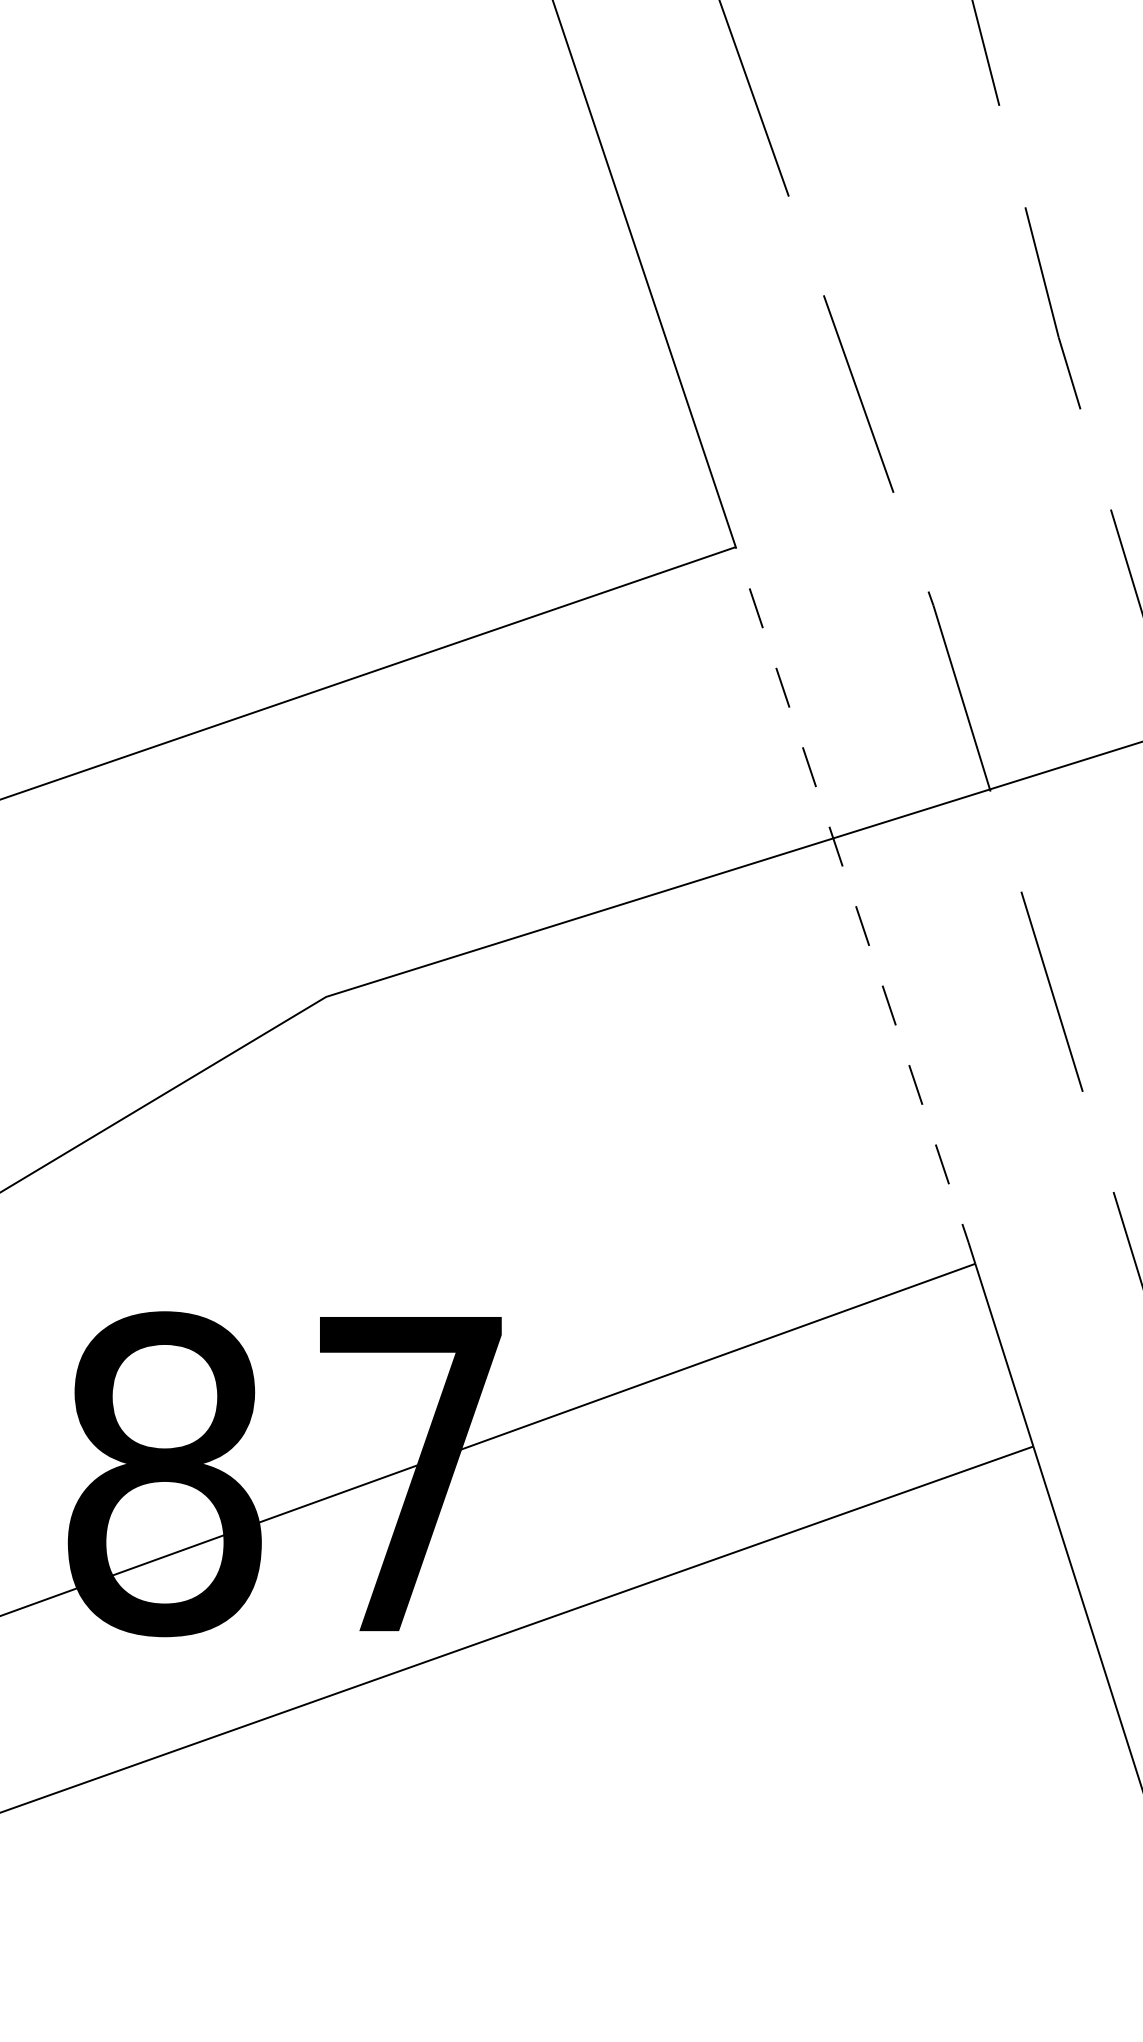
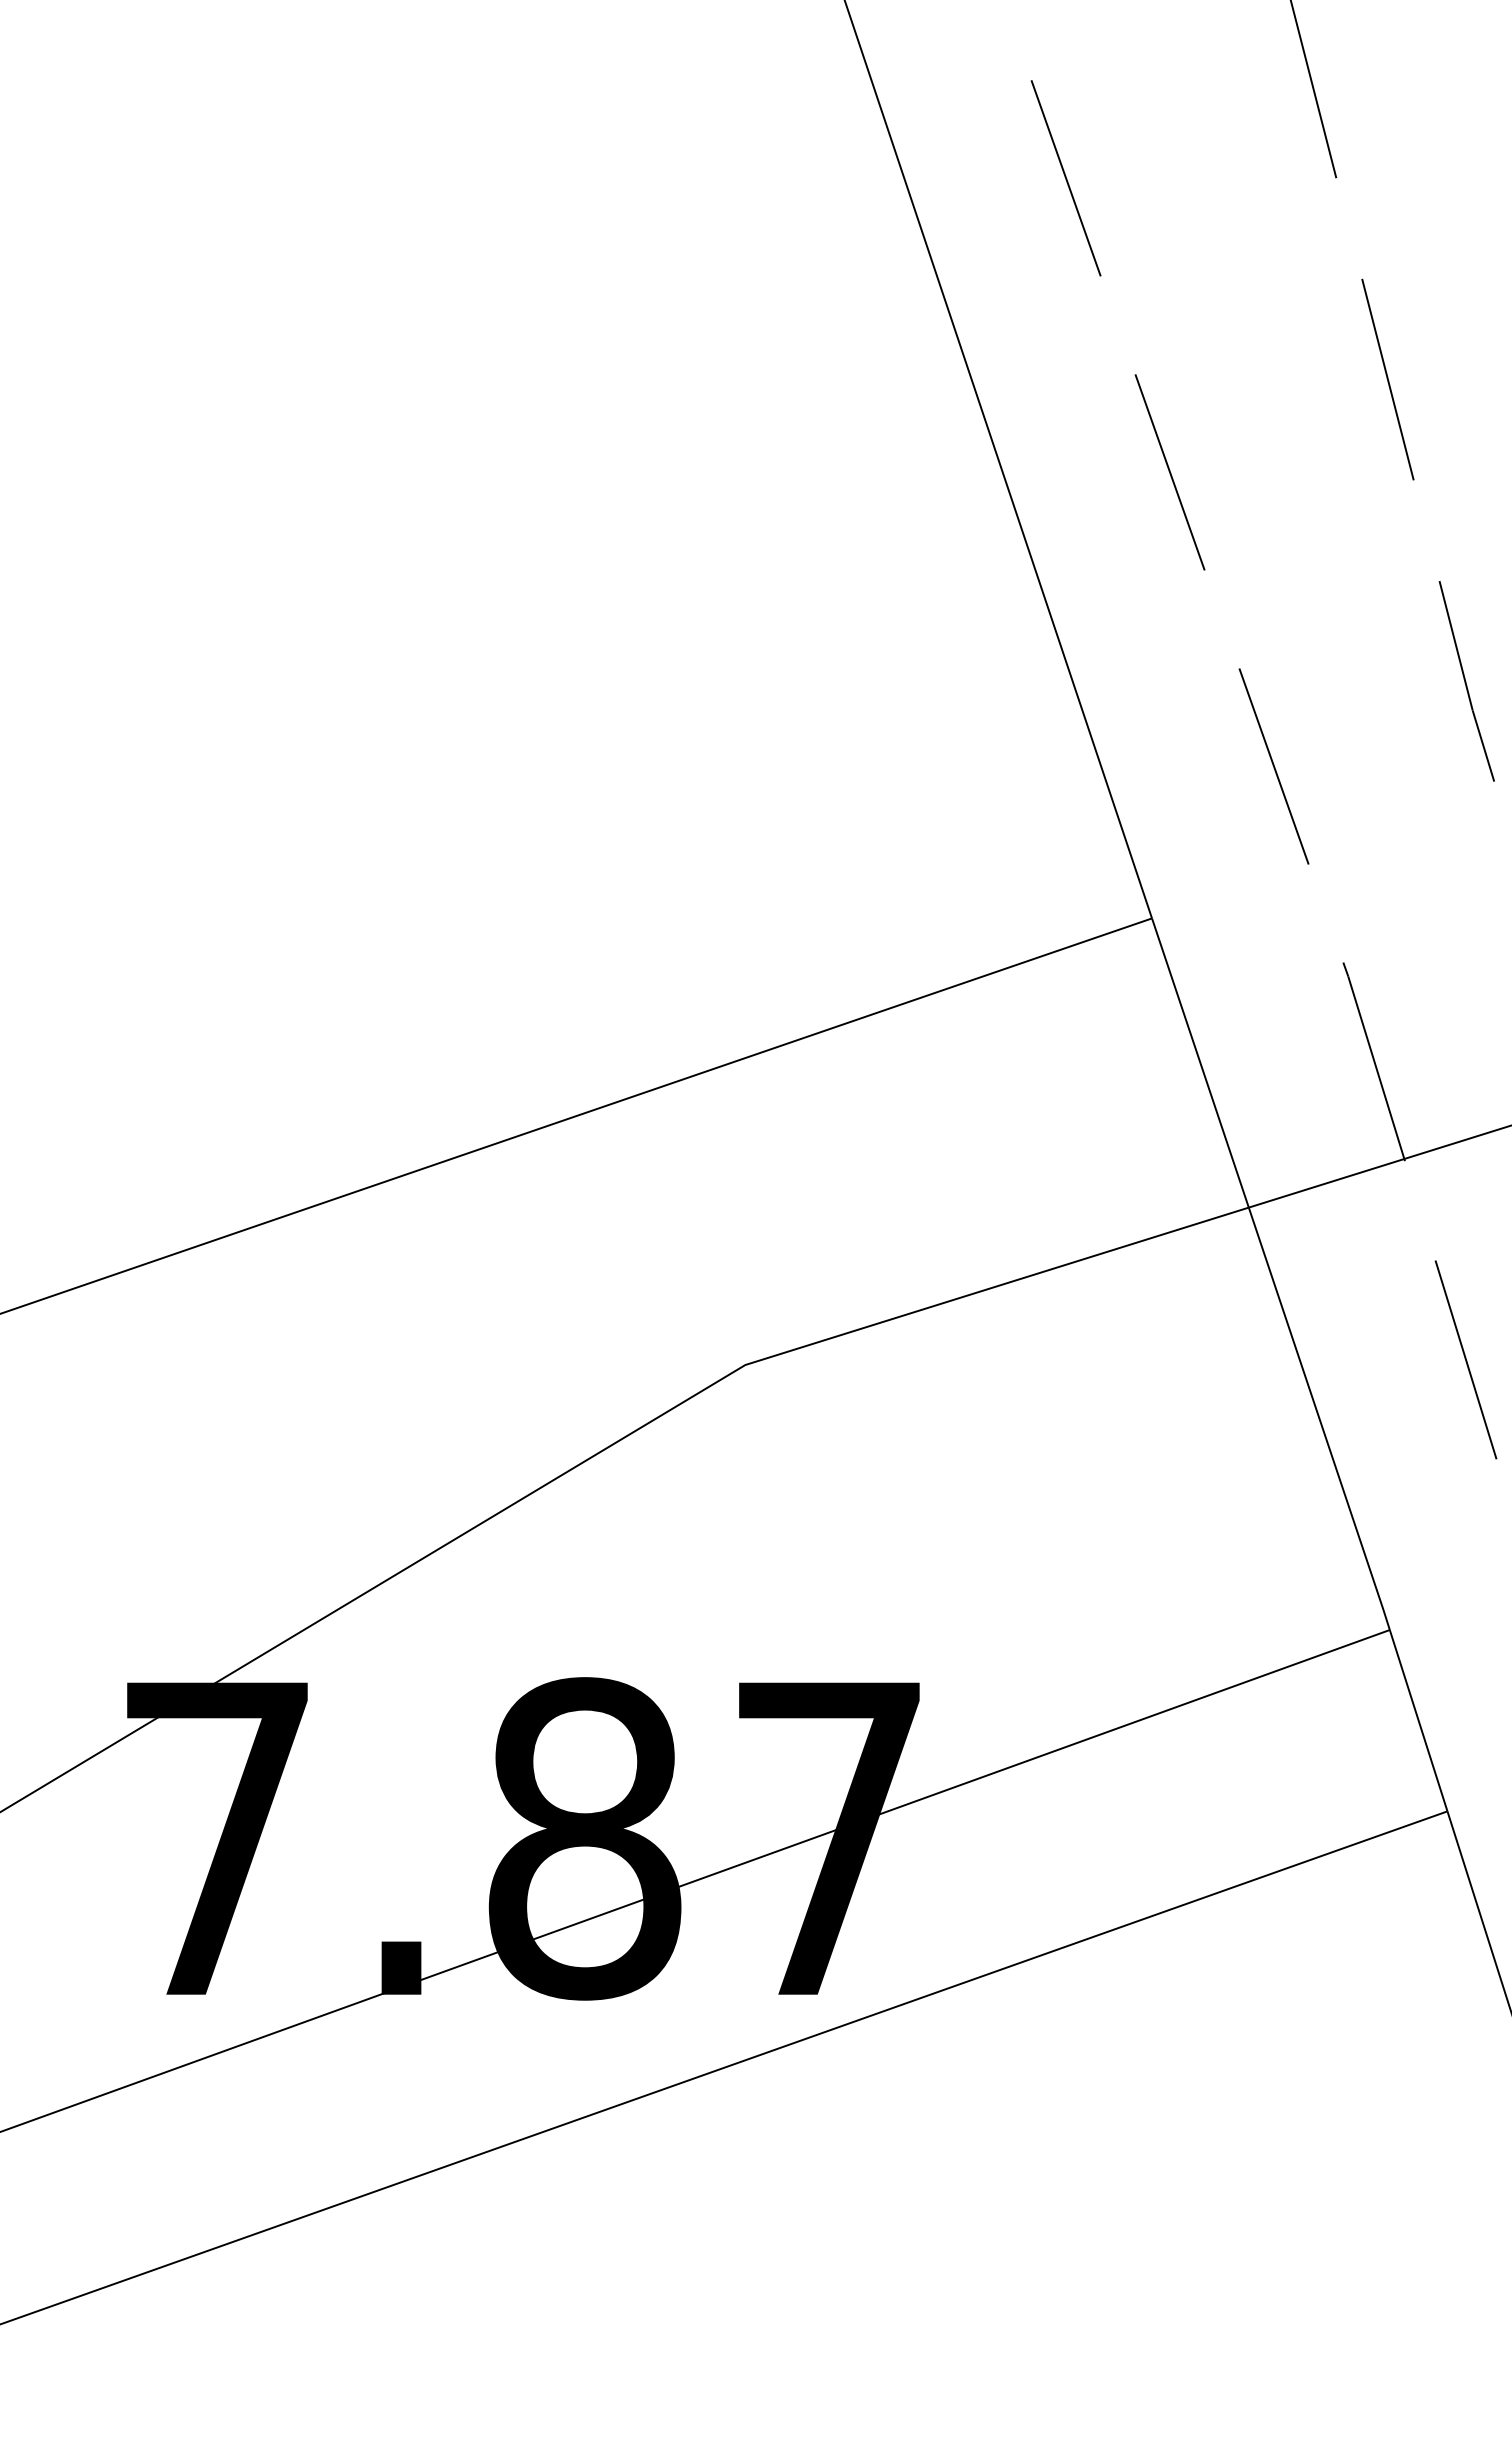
line: (856, 905) -> (1271, 1274), dashed -> solid

